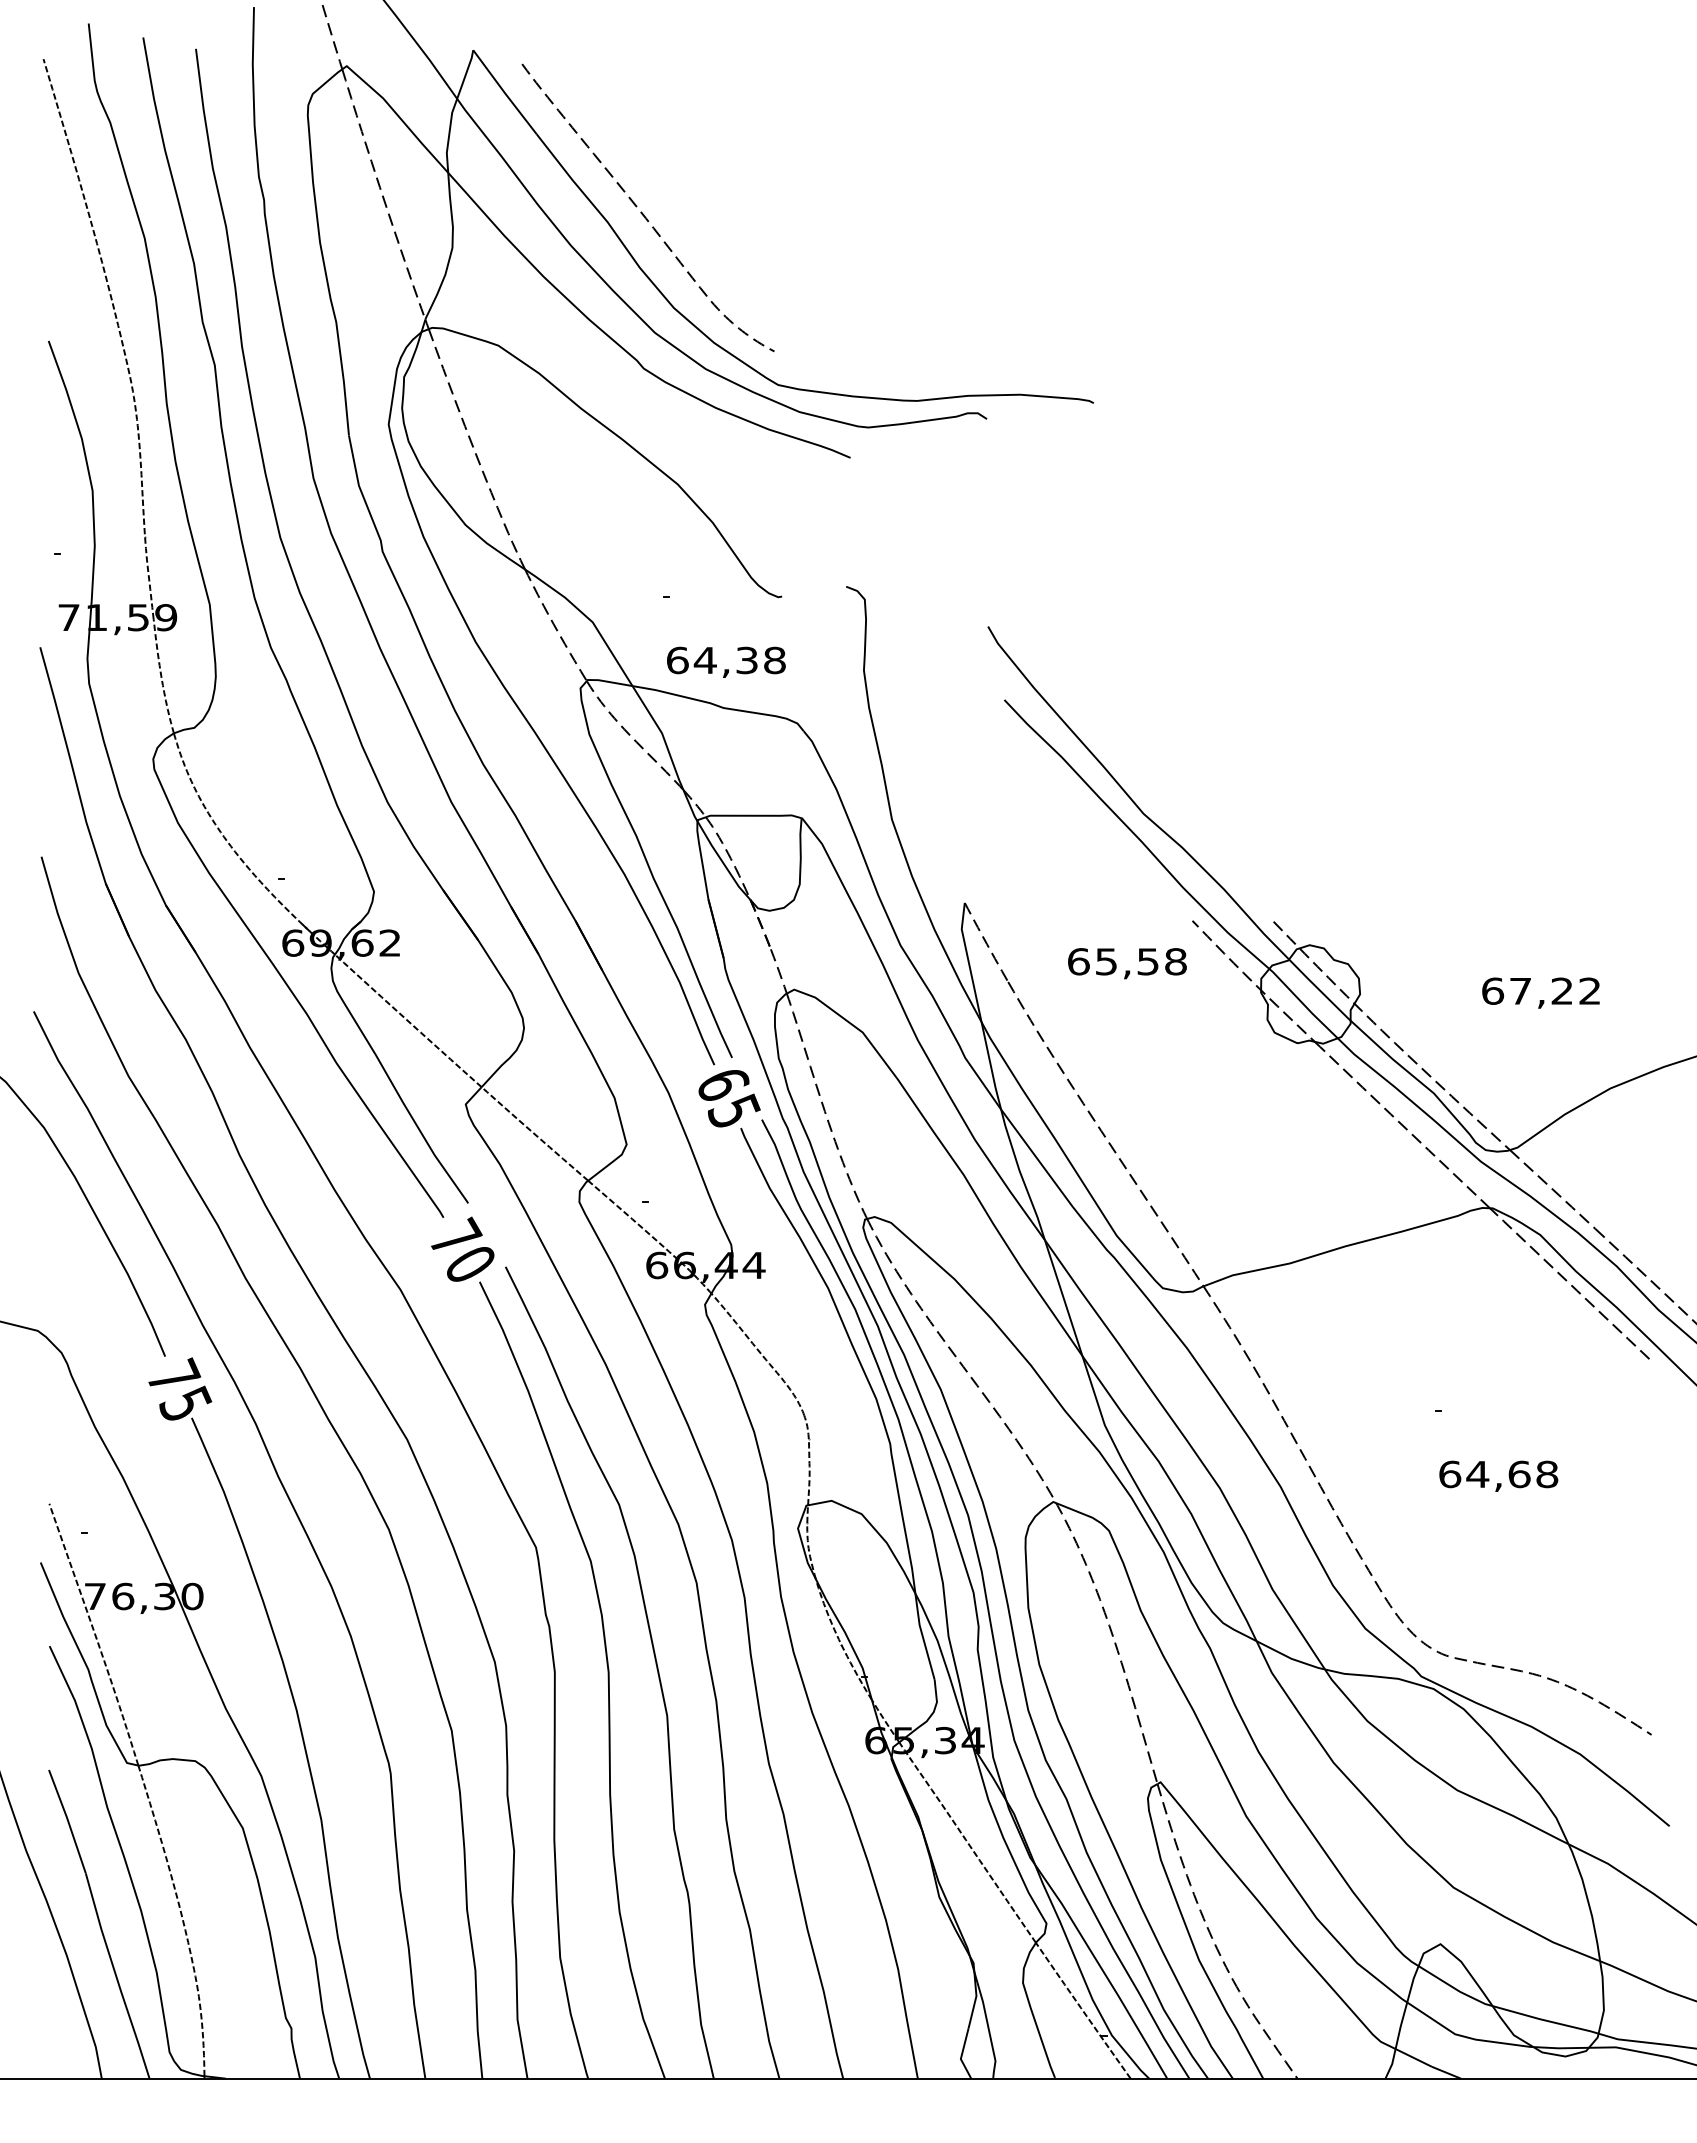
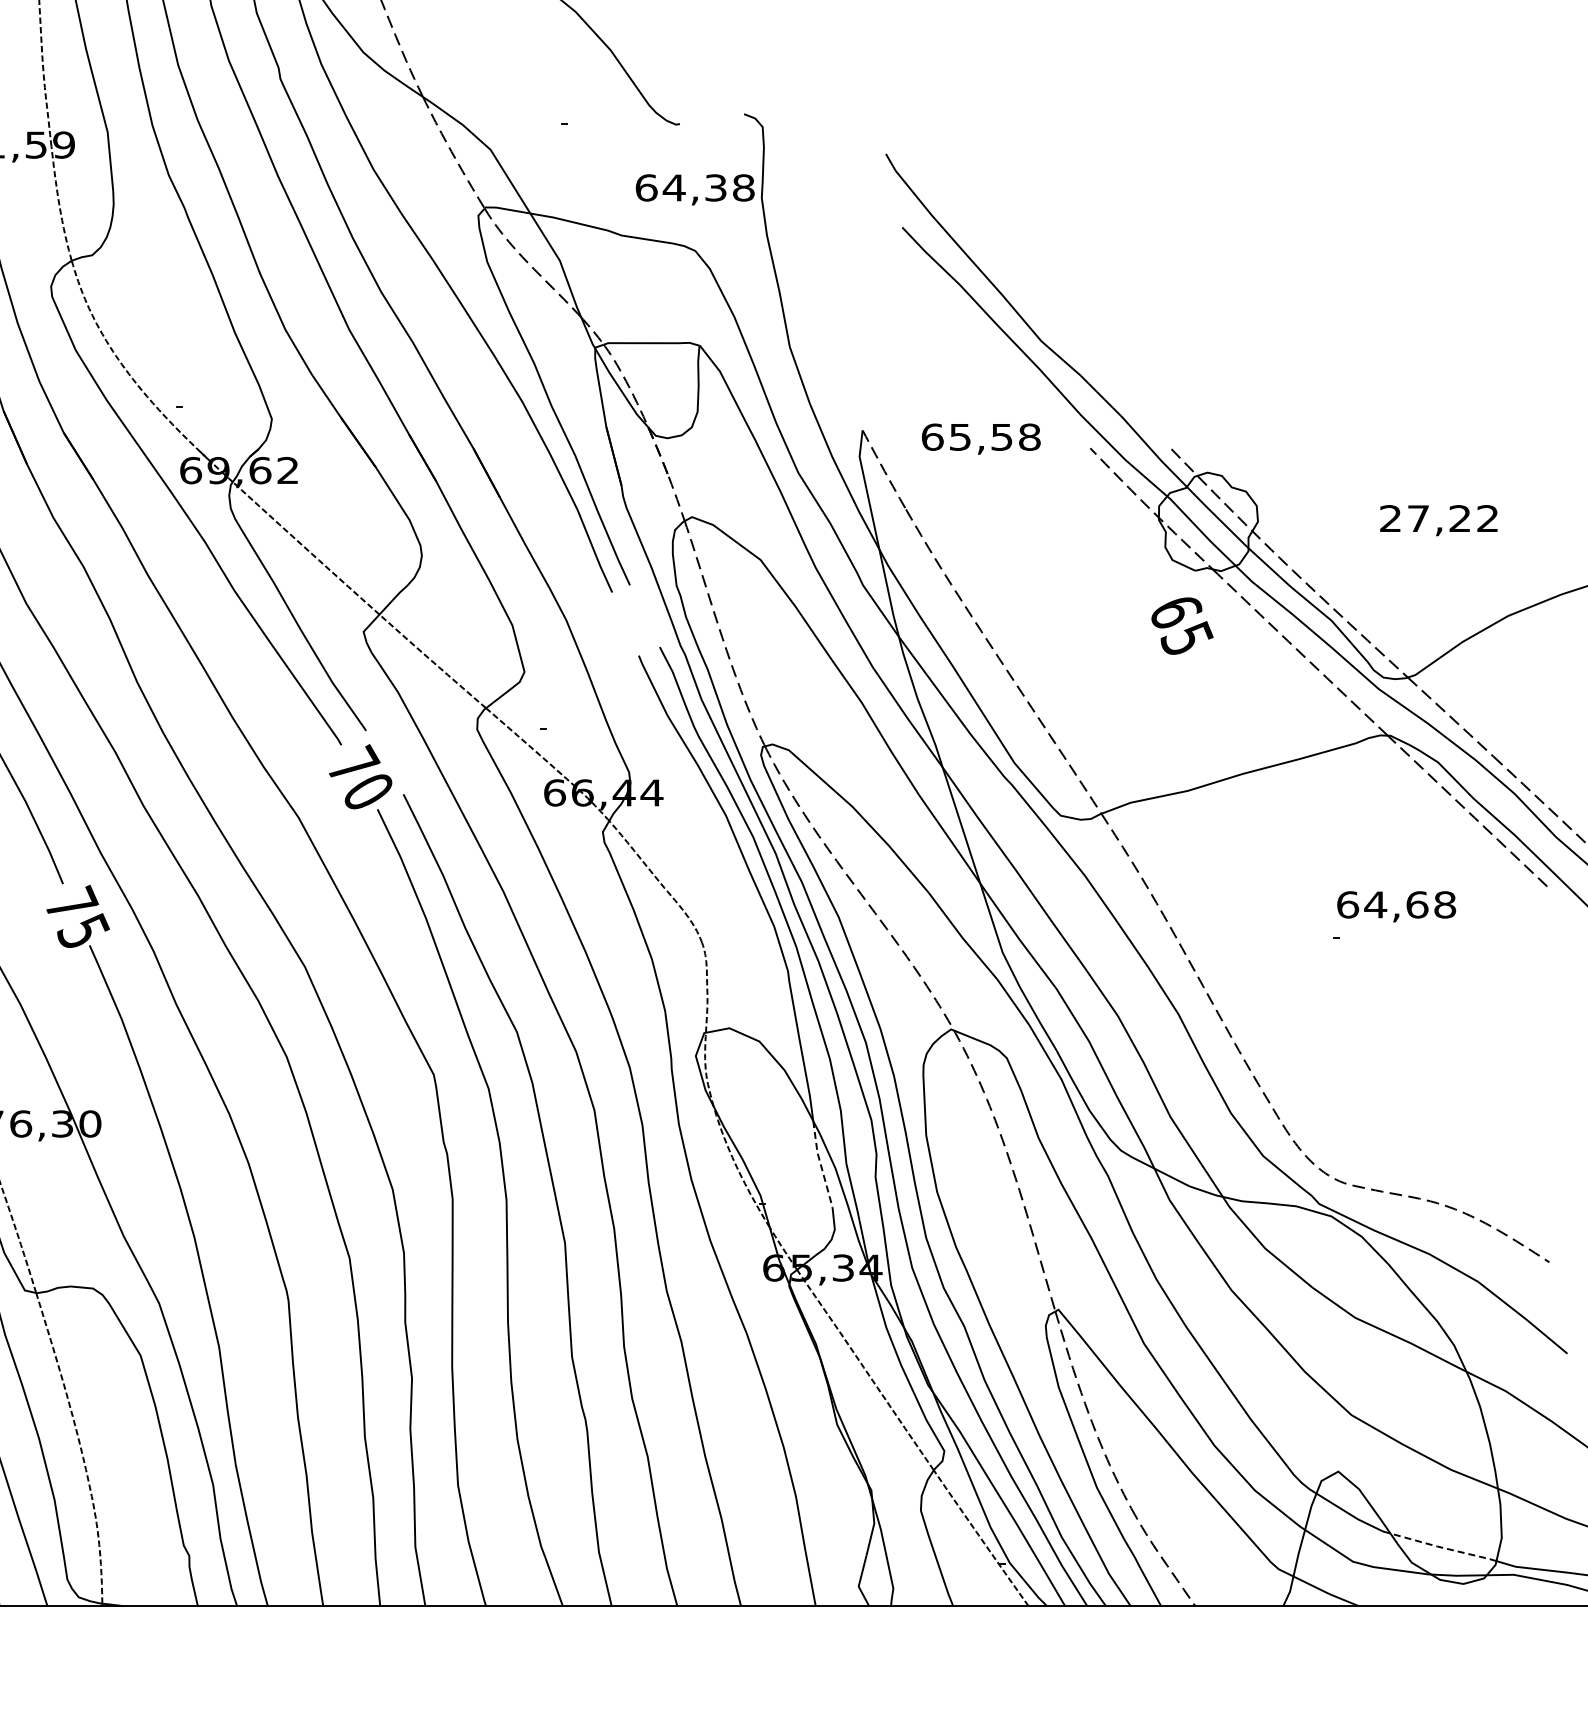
text: (726, 661) -> (695, 188), moved
text: (1127, 963) -> (981, 438), moved
text: (1493, 990) -> (1391, 517), 67,22 -> 27,22
text: (729, 1098) -> (1182, 625), moved
text: (1498, 1475) -> (1396, 905), moved
line: (922, 1636) -> (820, 1163), solid -> dashed
line: (1545, 2020) -> (1443, 1547), solid -> dashed

